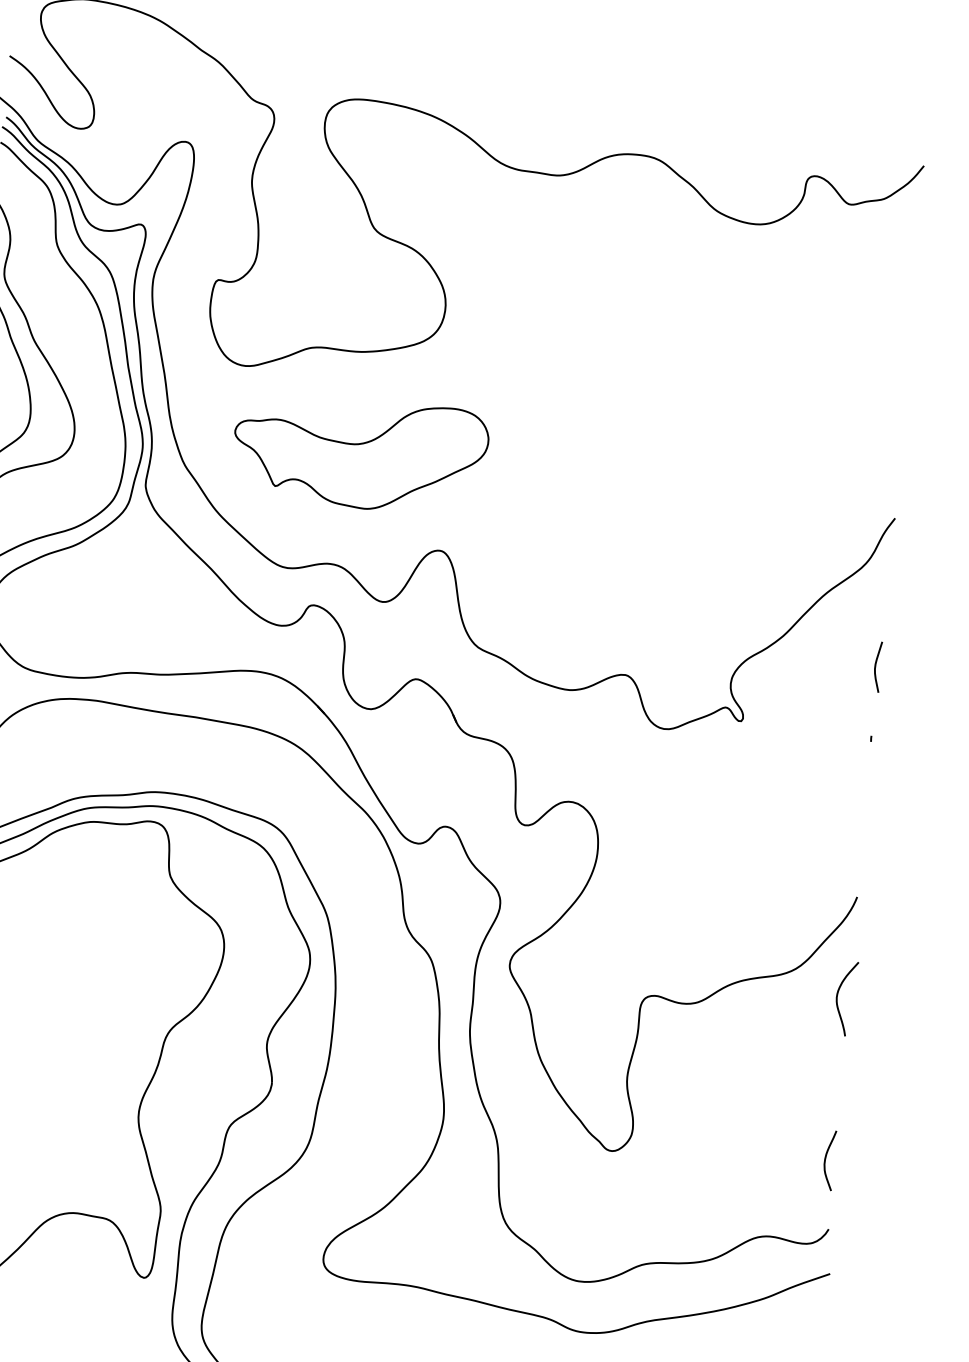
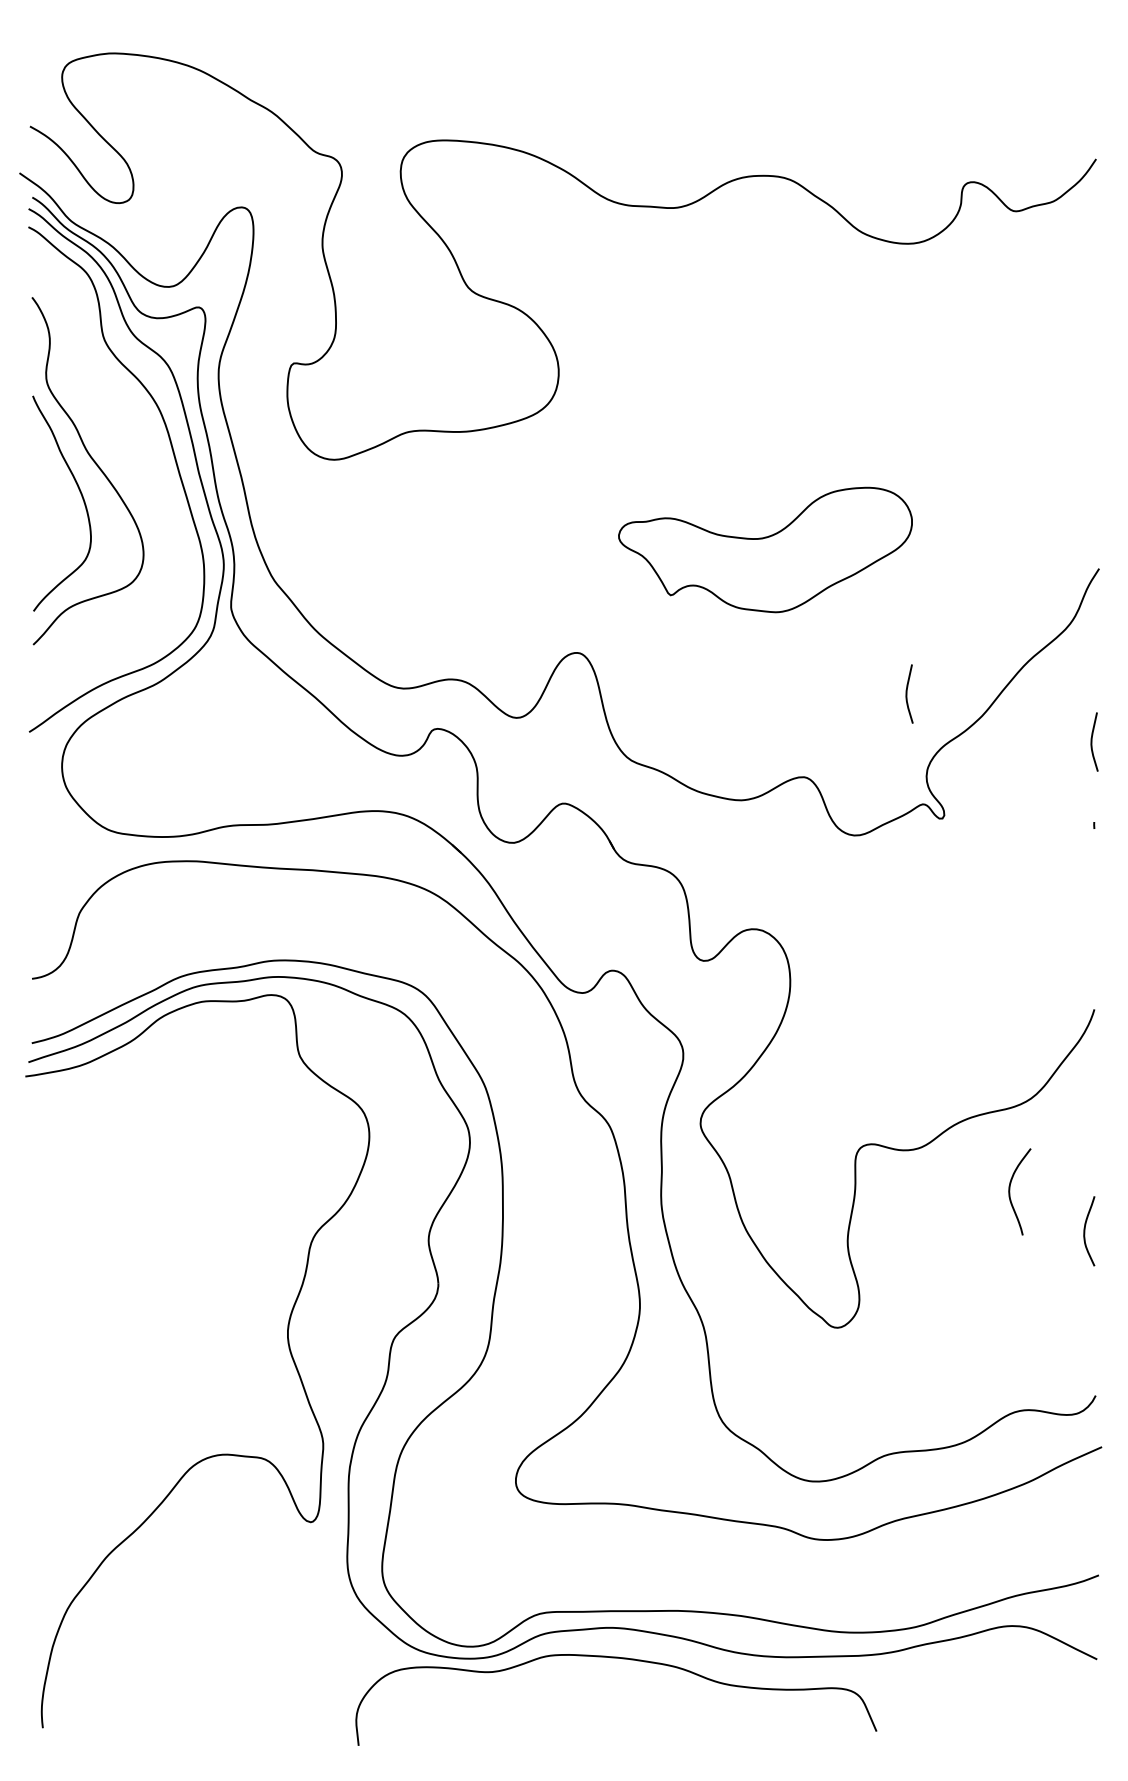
part: (360, 453) -> (765, 549), moved
curve: (720, 610) -> (907, 693), added
curve: (837, 997) -> (1010, 1191), moved
curve: (825, 1160) -> (1085, 1231), moved

